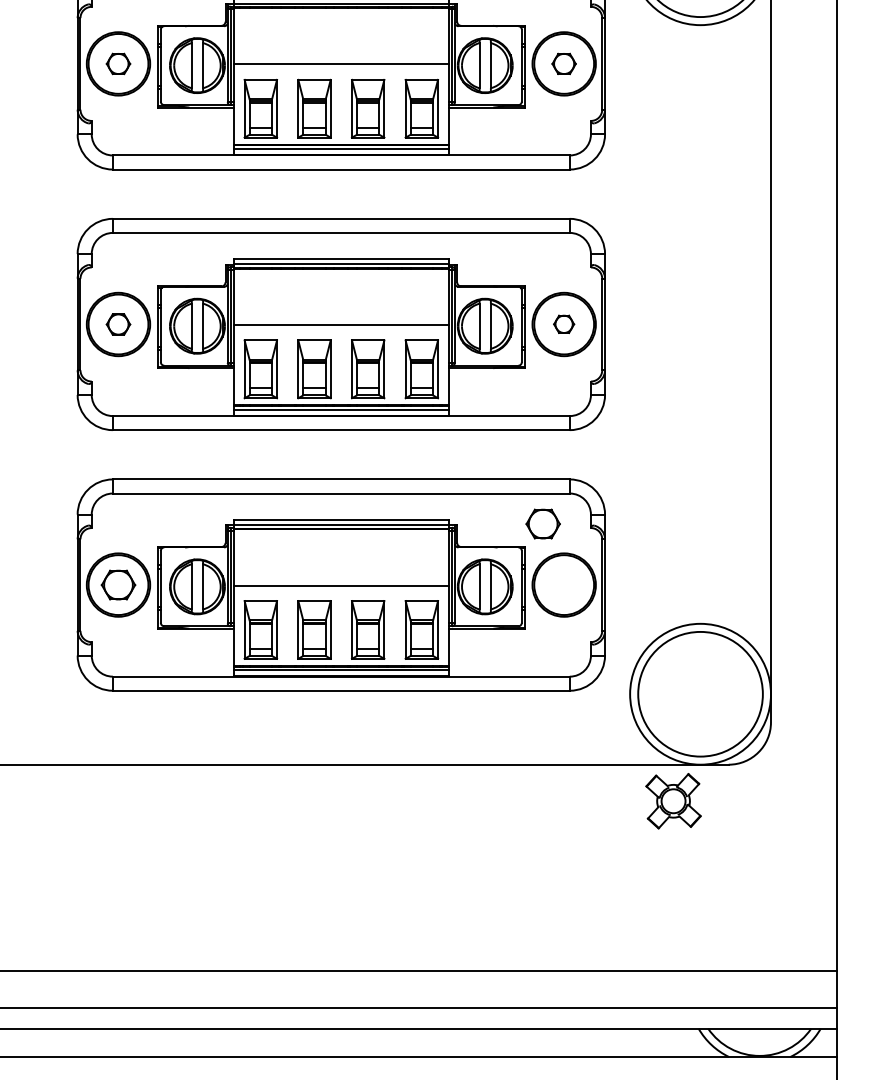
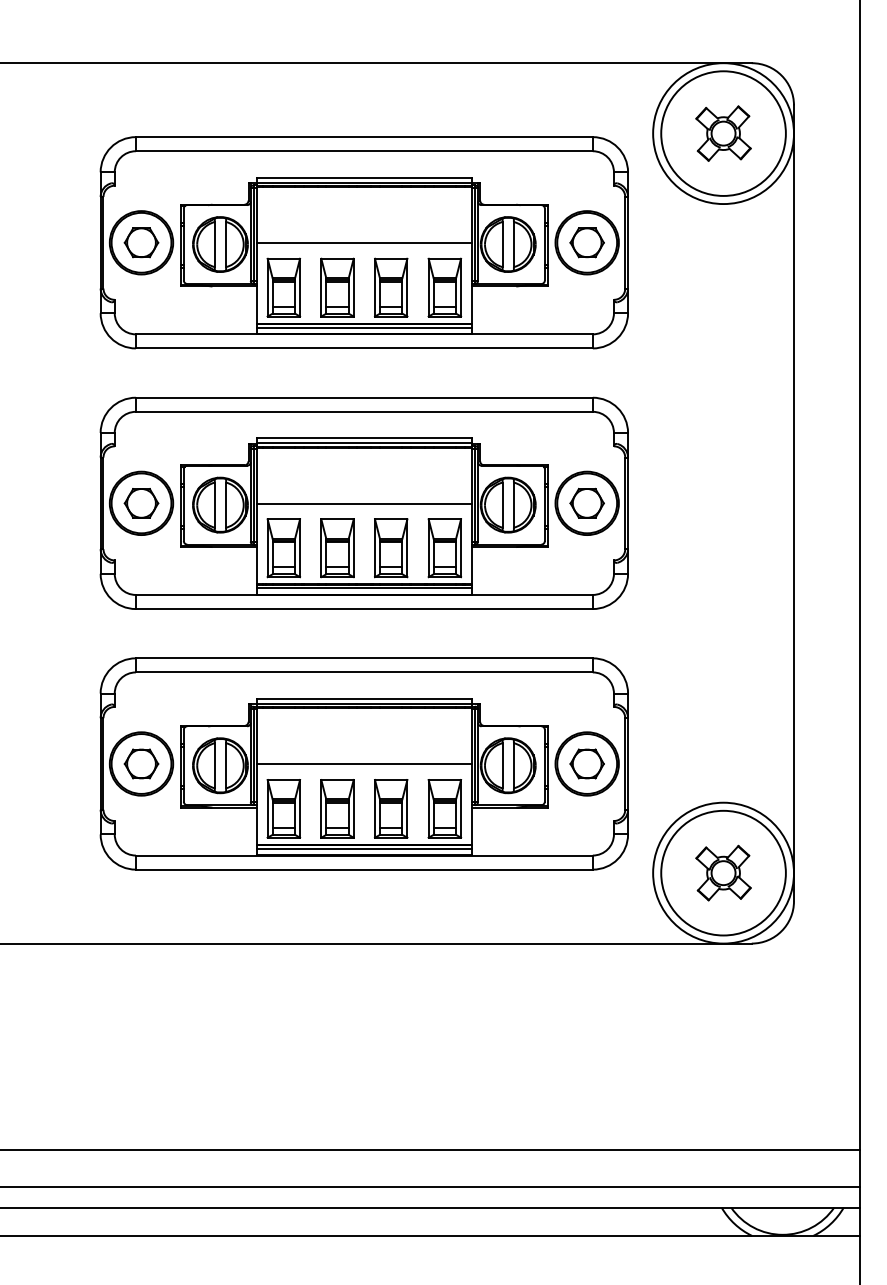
part: (118, 63) -> (141, 242), size x1.43
part: (563, 63) -> (586, 242), size x1.43
part: (563, 323) -> (586, 502), size x1.67
part: (118, 324) -> (141, 503), size x1.43
part: (542, 523) -> (586, 763), moved
part: (673, 800) -> (723, 872), moved

